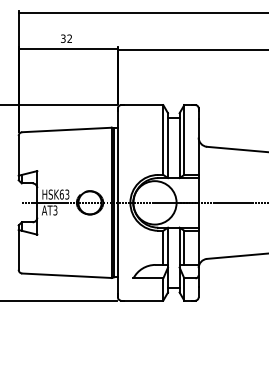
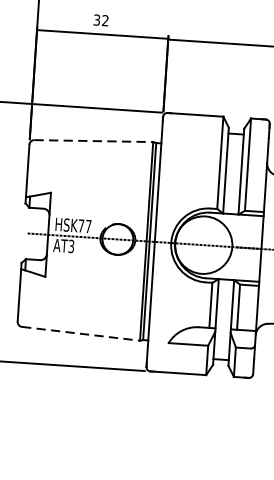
line: (67, 129) -> (94, 140), solid -> dashed
text: (64, 194) -> (84, 226), HSK63 -> HSK77
line: (67, 275) -> (81, 333), solid -> dashed

